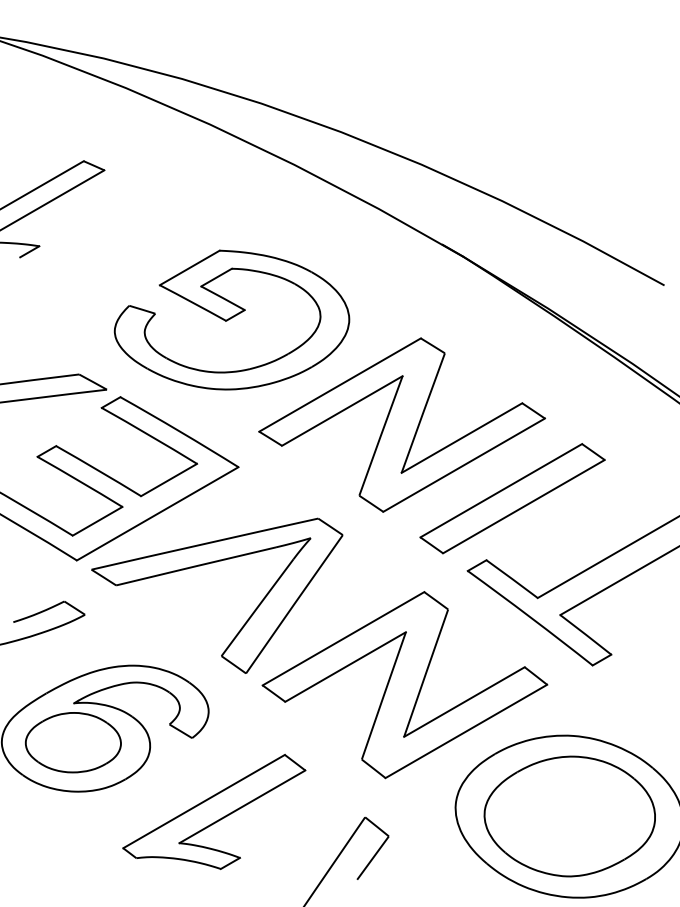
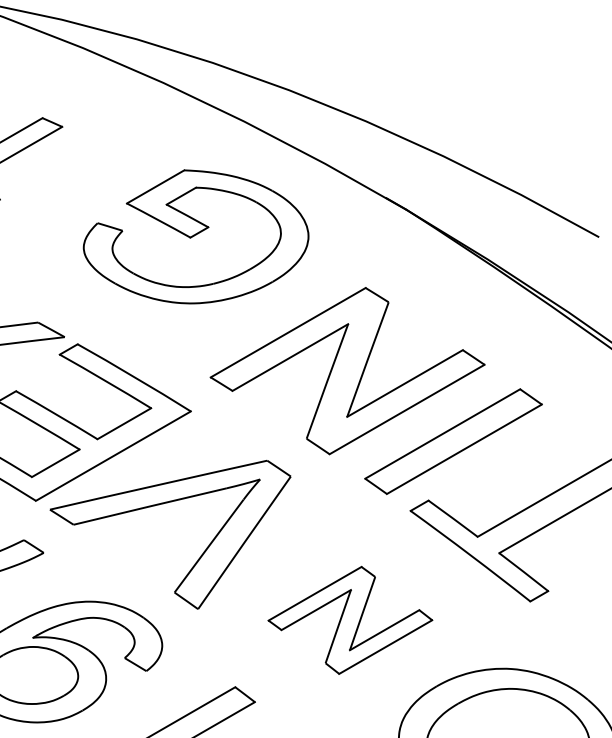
part: (231, 319) -> (195, 236), moved
part: (404, 685) -> (349, 620), size x0.6

